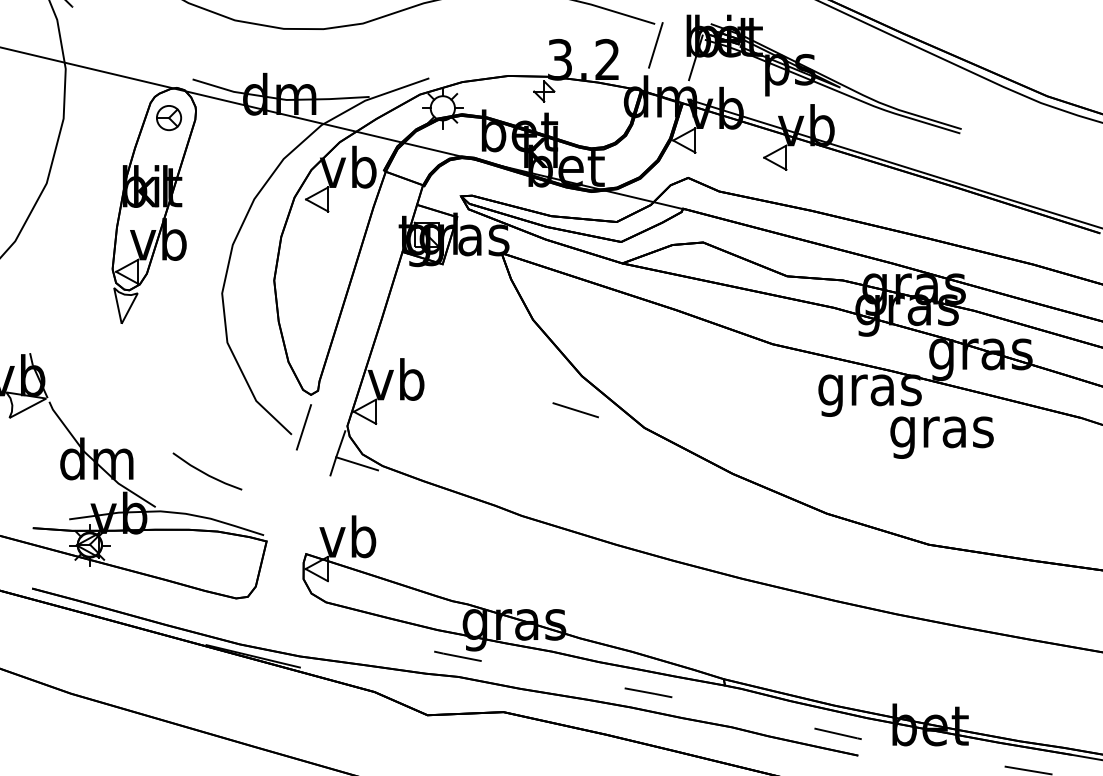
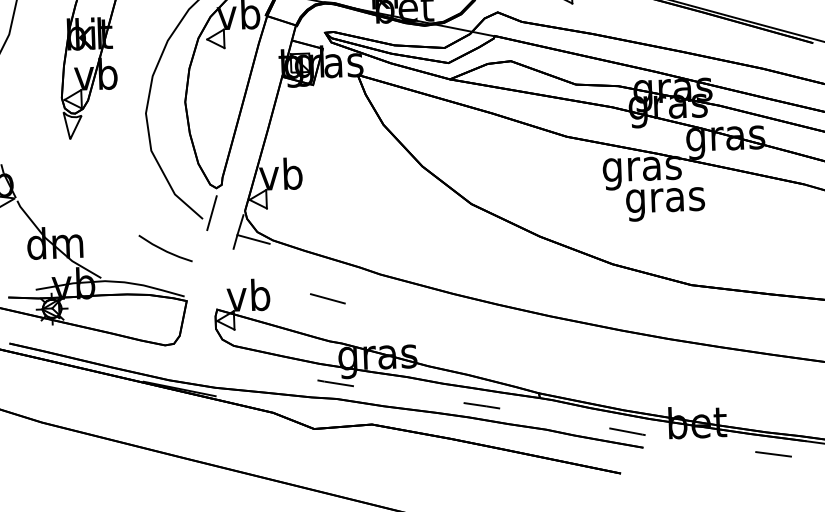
line: (575, 410) -> (327, 299), moved
text: (941, 437) -> (665, 204), moved
line: (207, 473) -> (165, 250), moved

